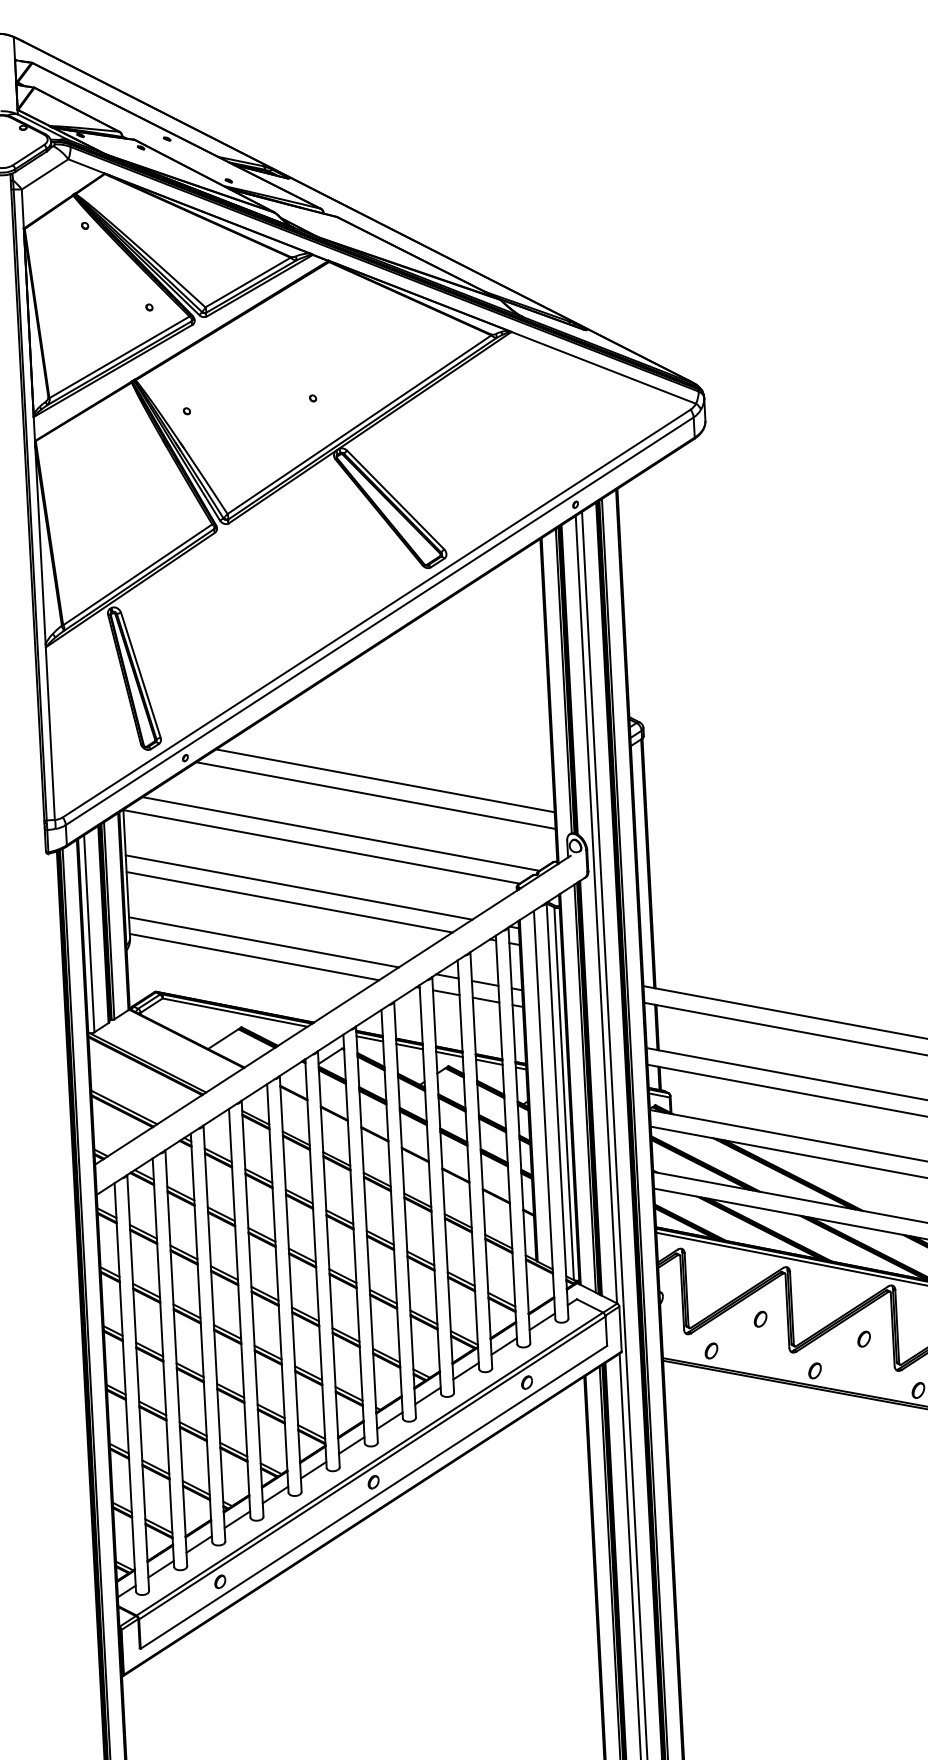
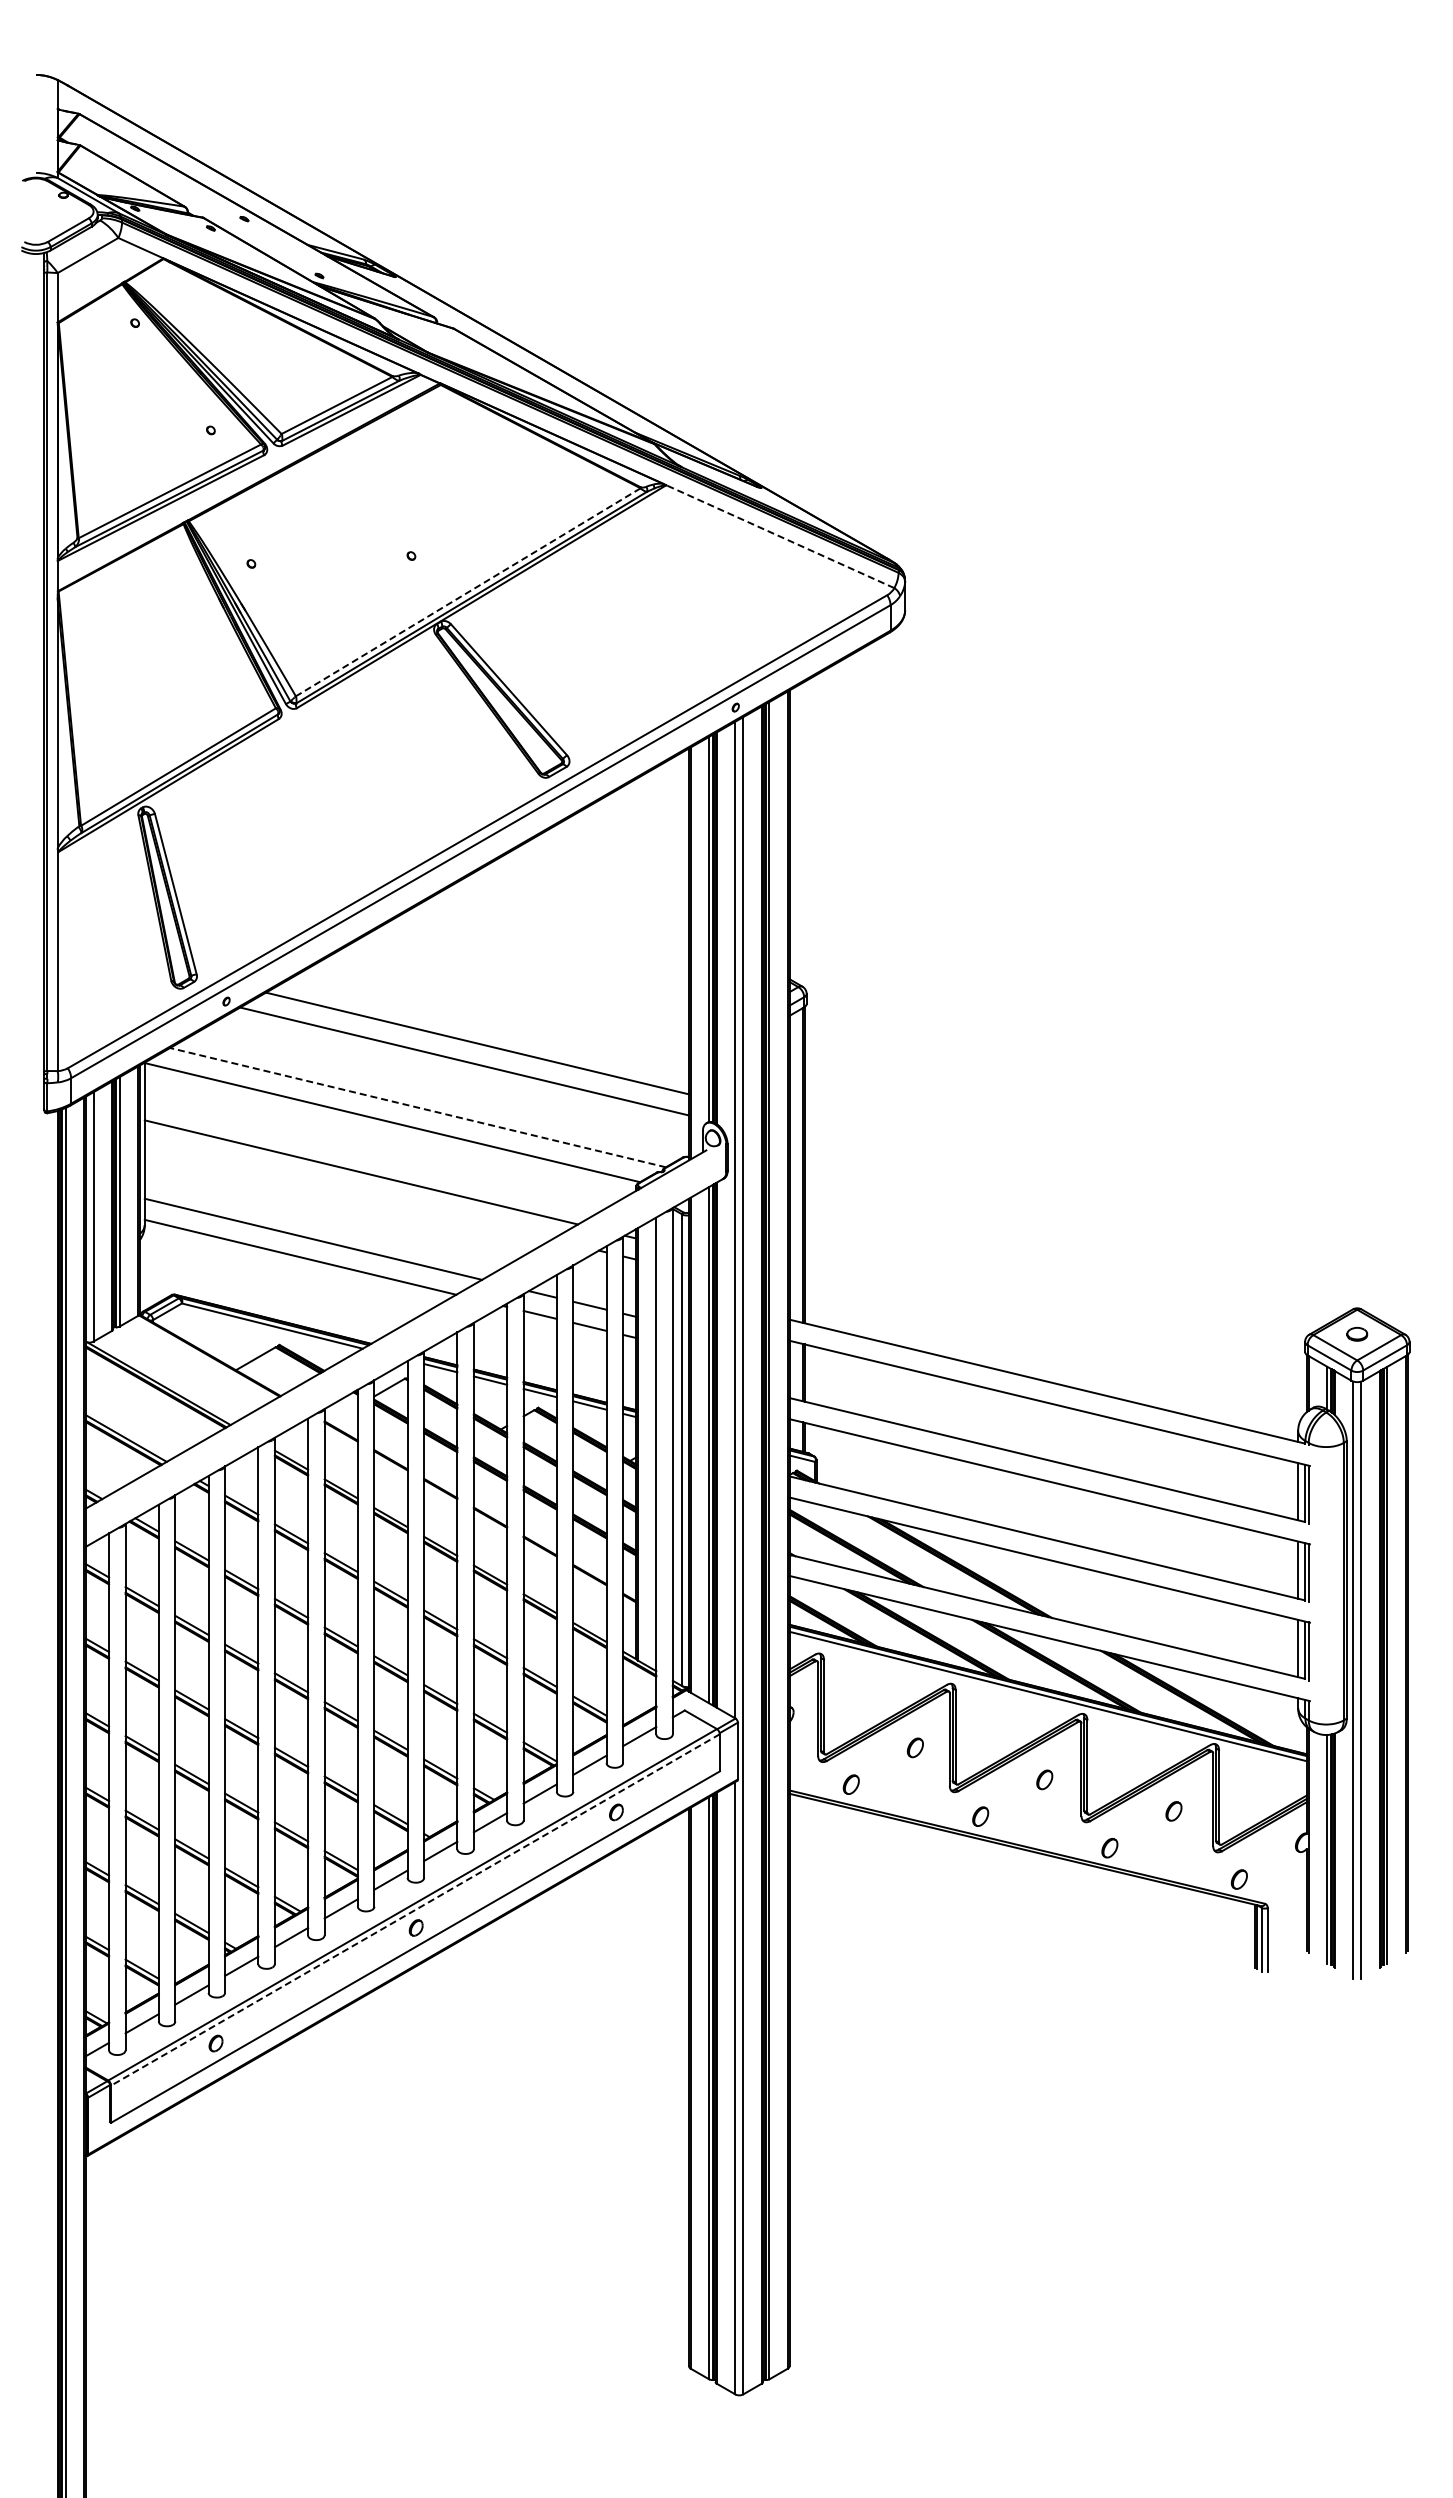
line: (603, 367) -> (779, 536), solid -> dashed
line: (358, 424) -> (467, 592), solid -> dashed
line: (340, 833) -> (417, 1107), solid -> dashed
line: (289, 902) -> (348, 1190), removed
line: (372, 1468) -> (415, 1910), solid -> dashed

